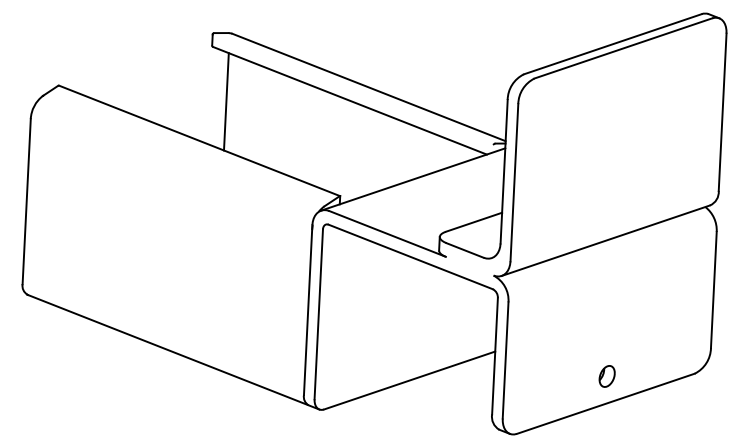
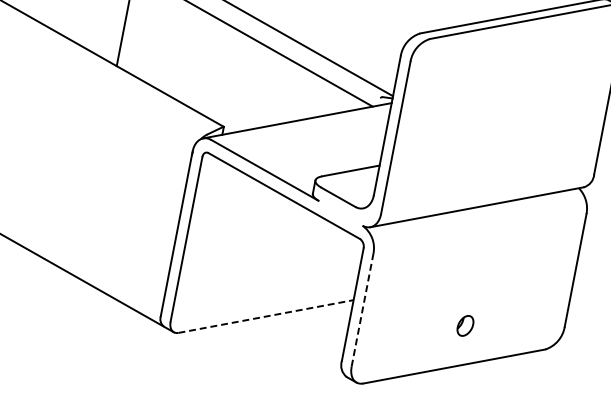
line: (505, 359) -> (362, 309), solid -> dashed
part: (606, 376) -> (464, 325), moved
line: (410, 380) -> (266, 316), solid -> dashed

